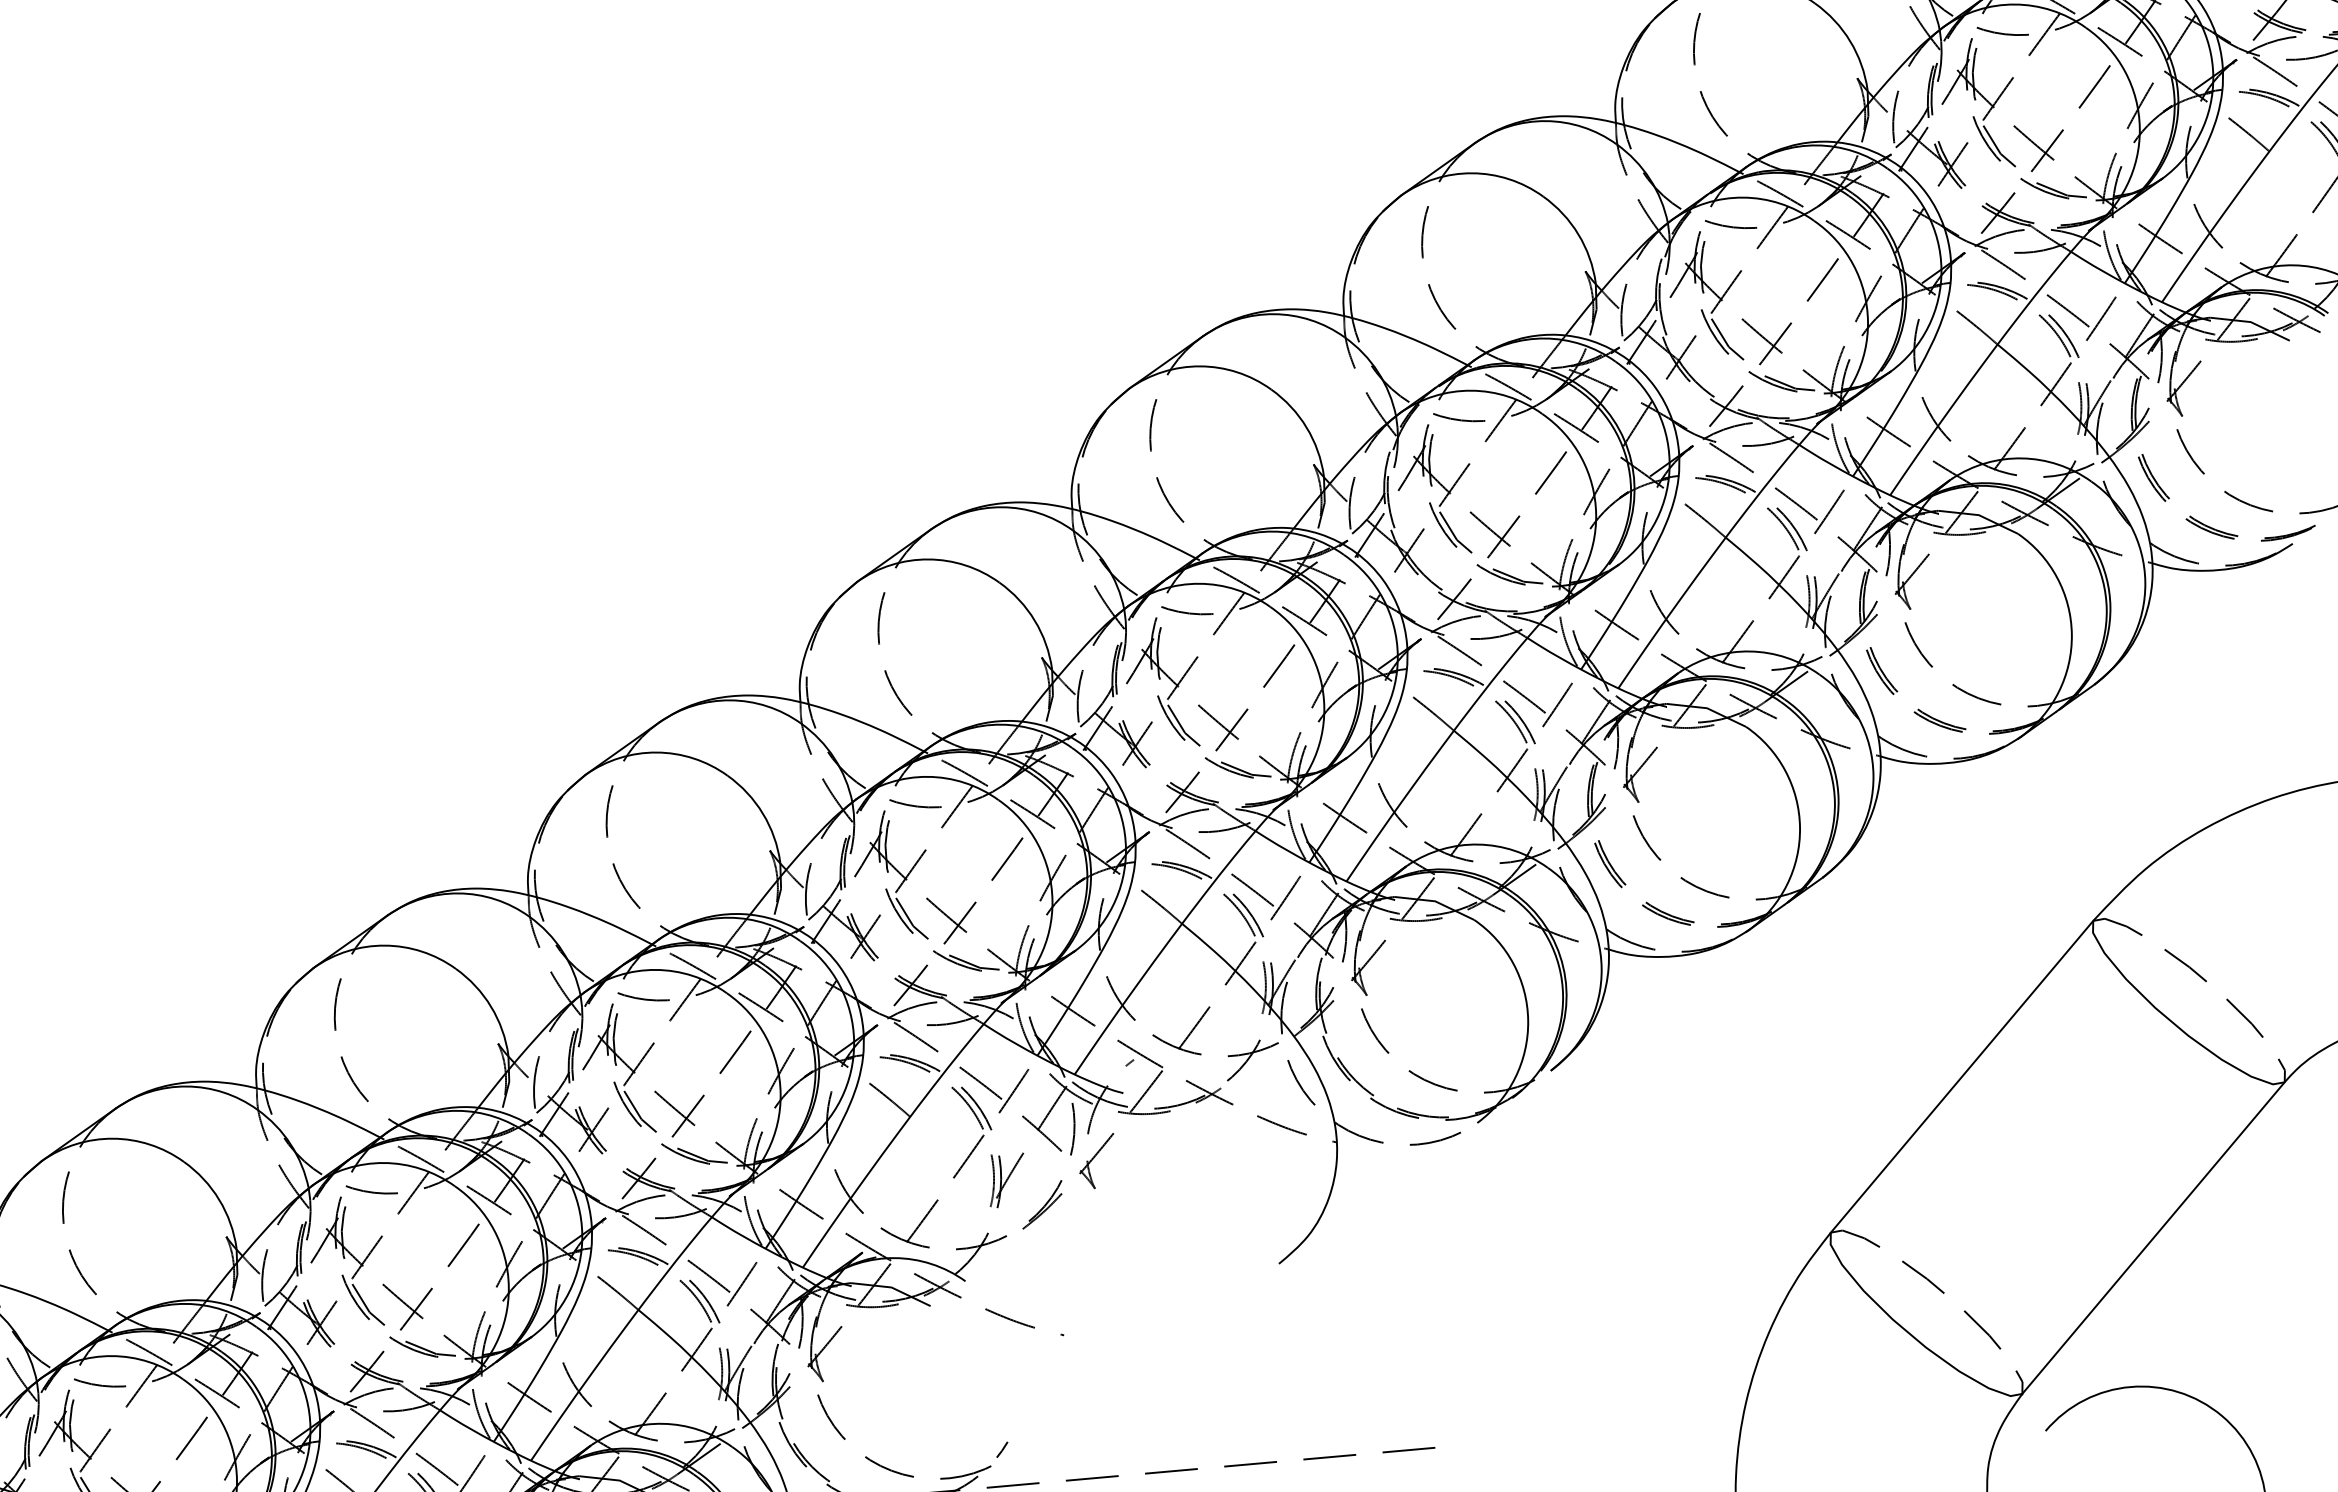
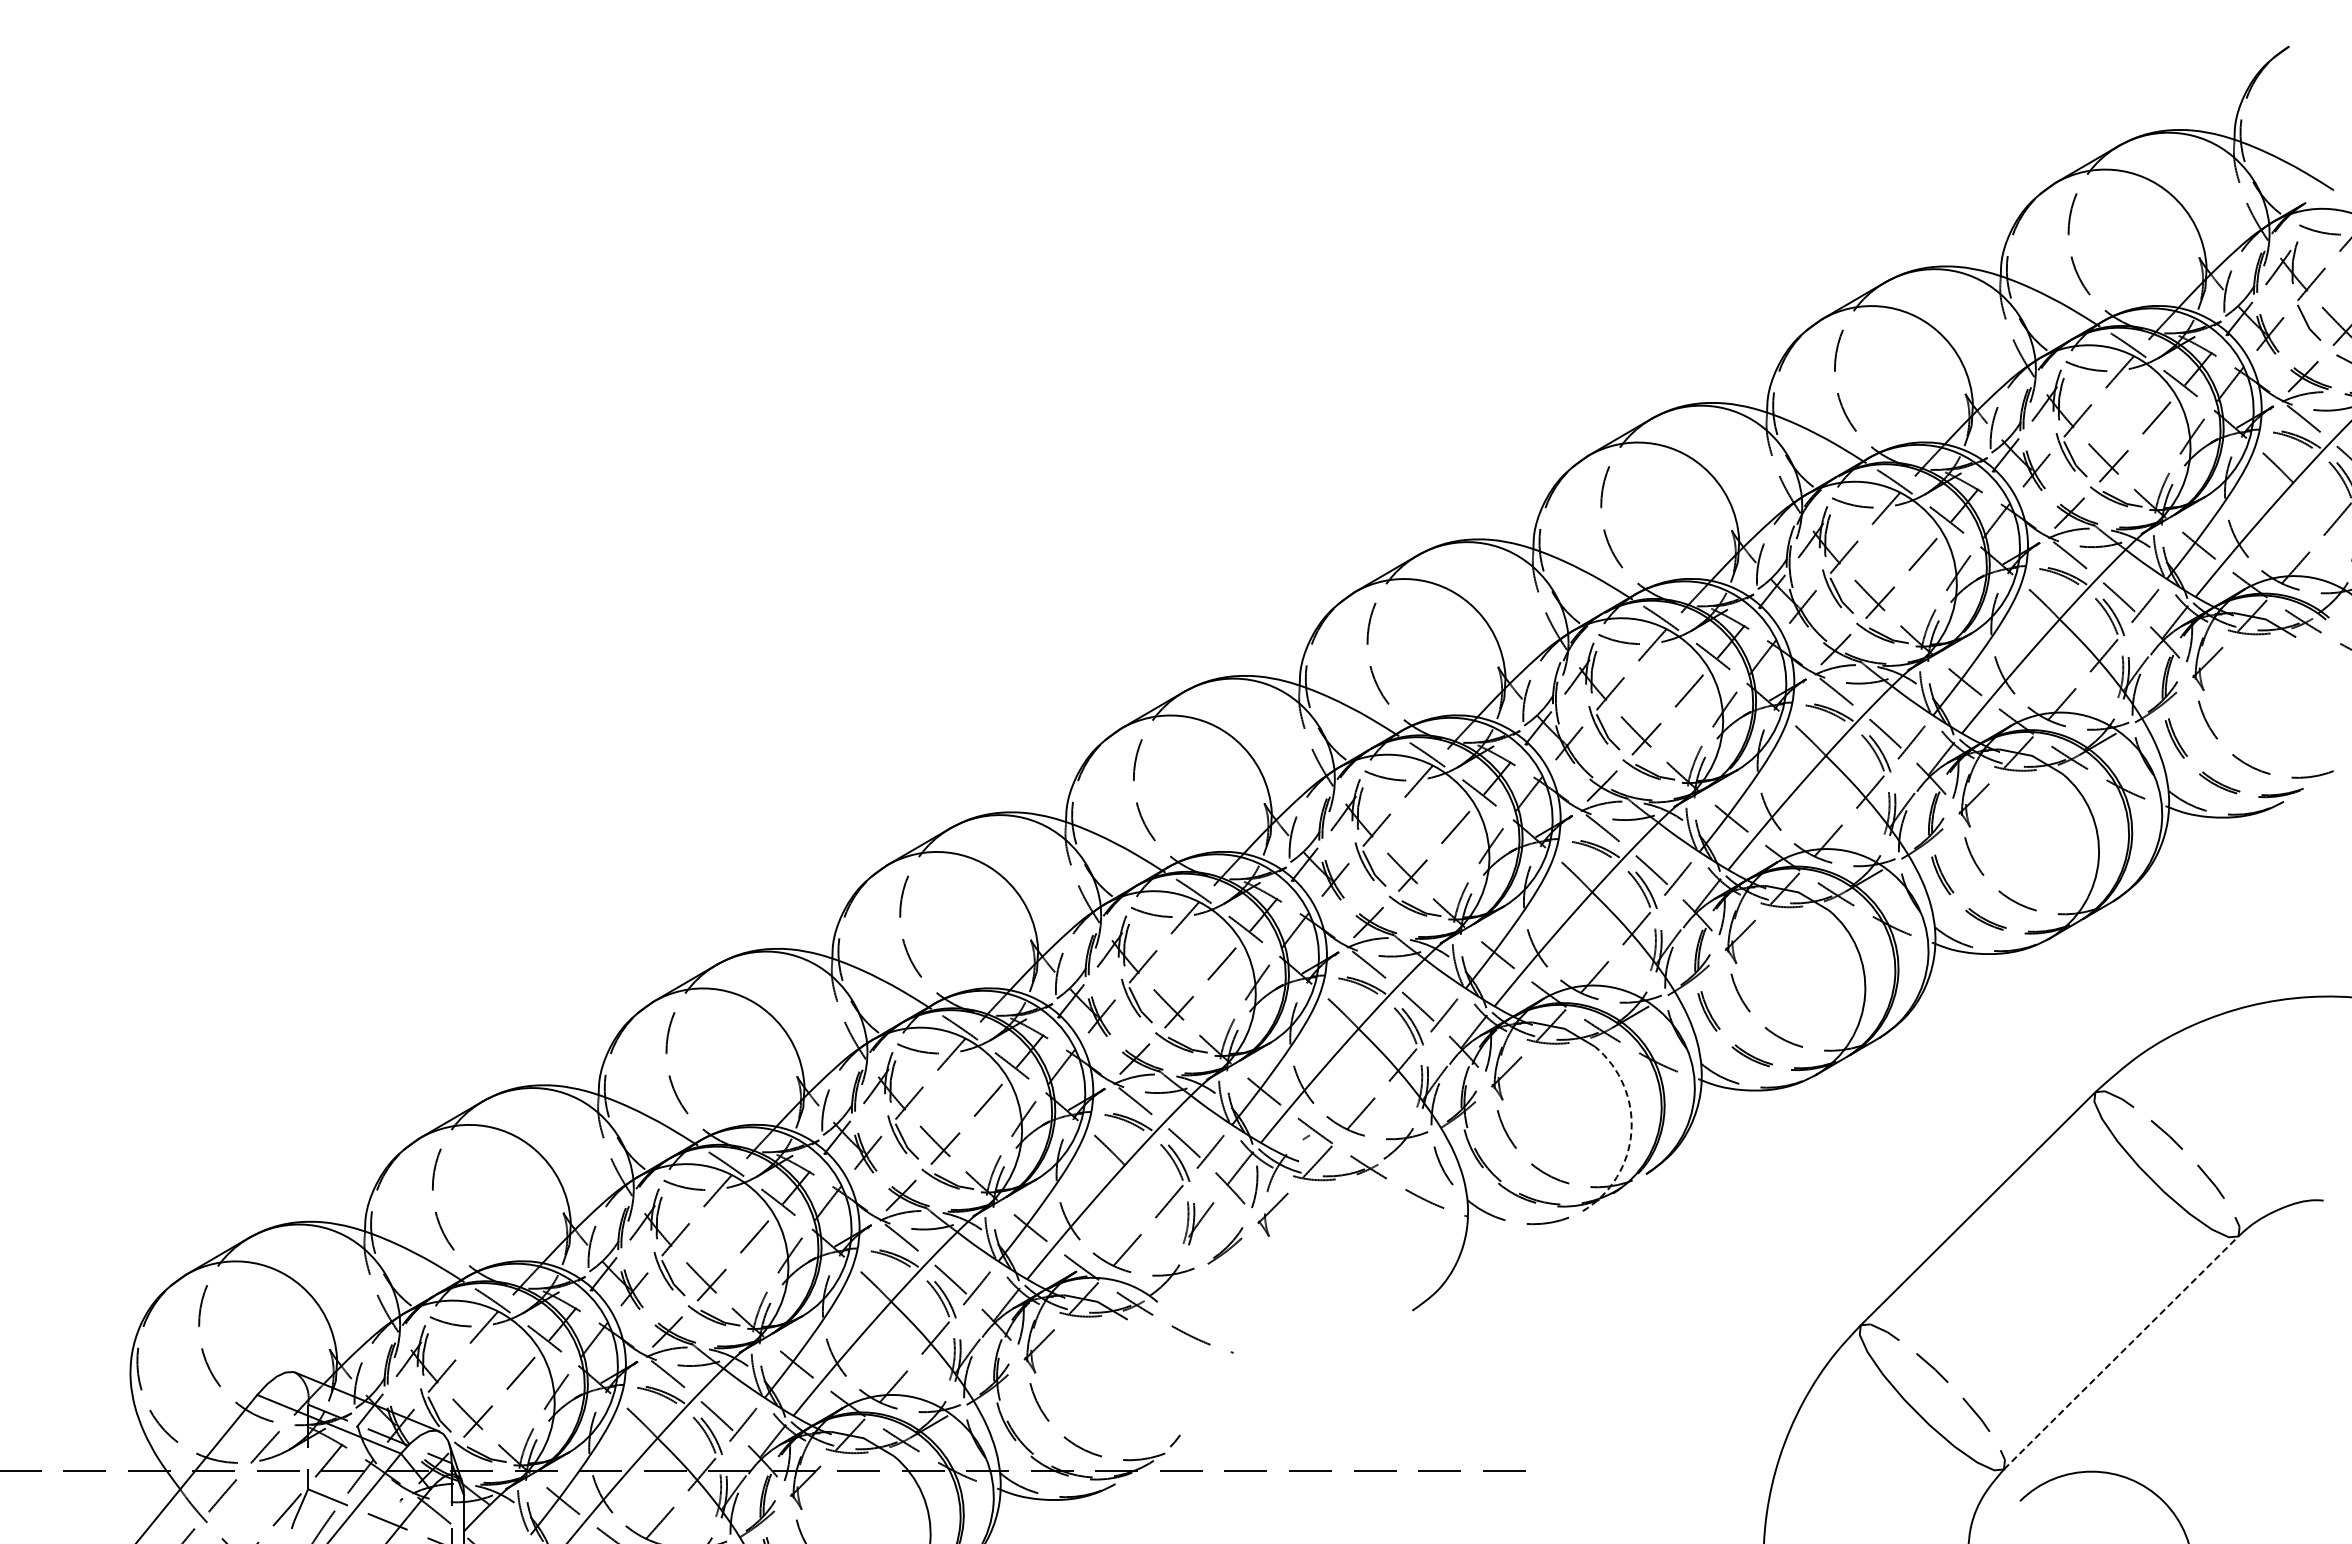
arc: (1528, 1021) -> (1631, 1132), solid -> dashed
line: (2153, 1237) -> (2121, 1352), solid -> dashed

